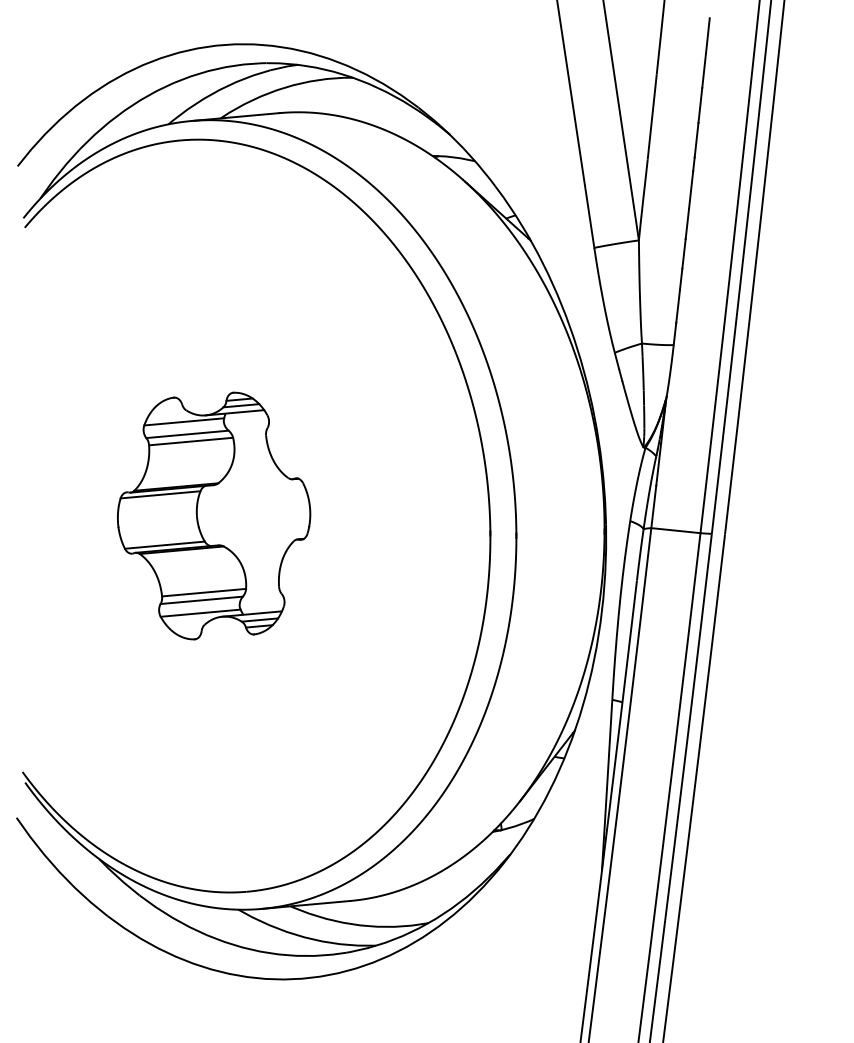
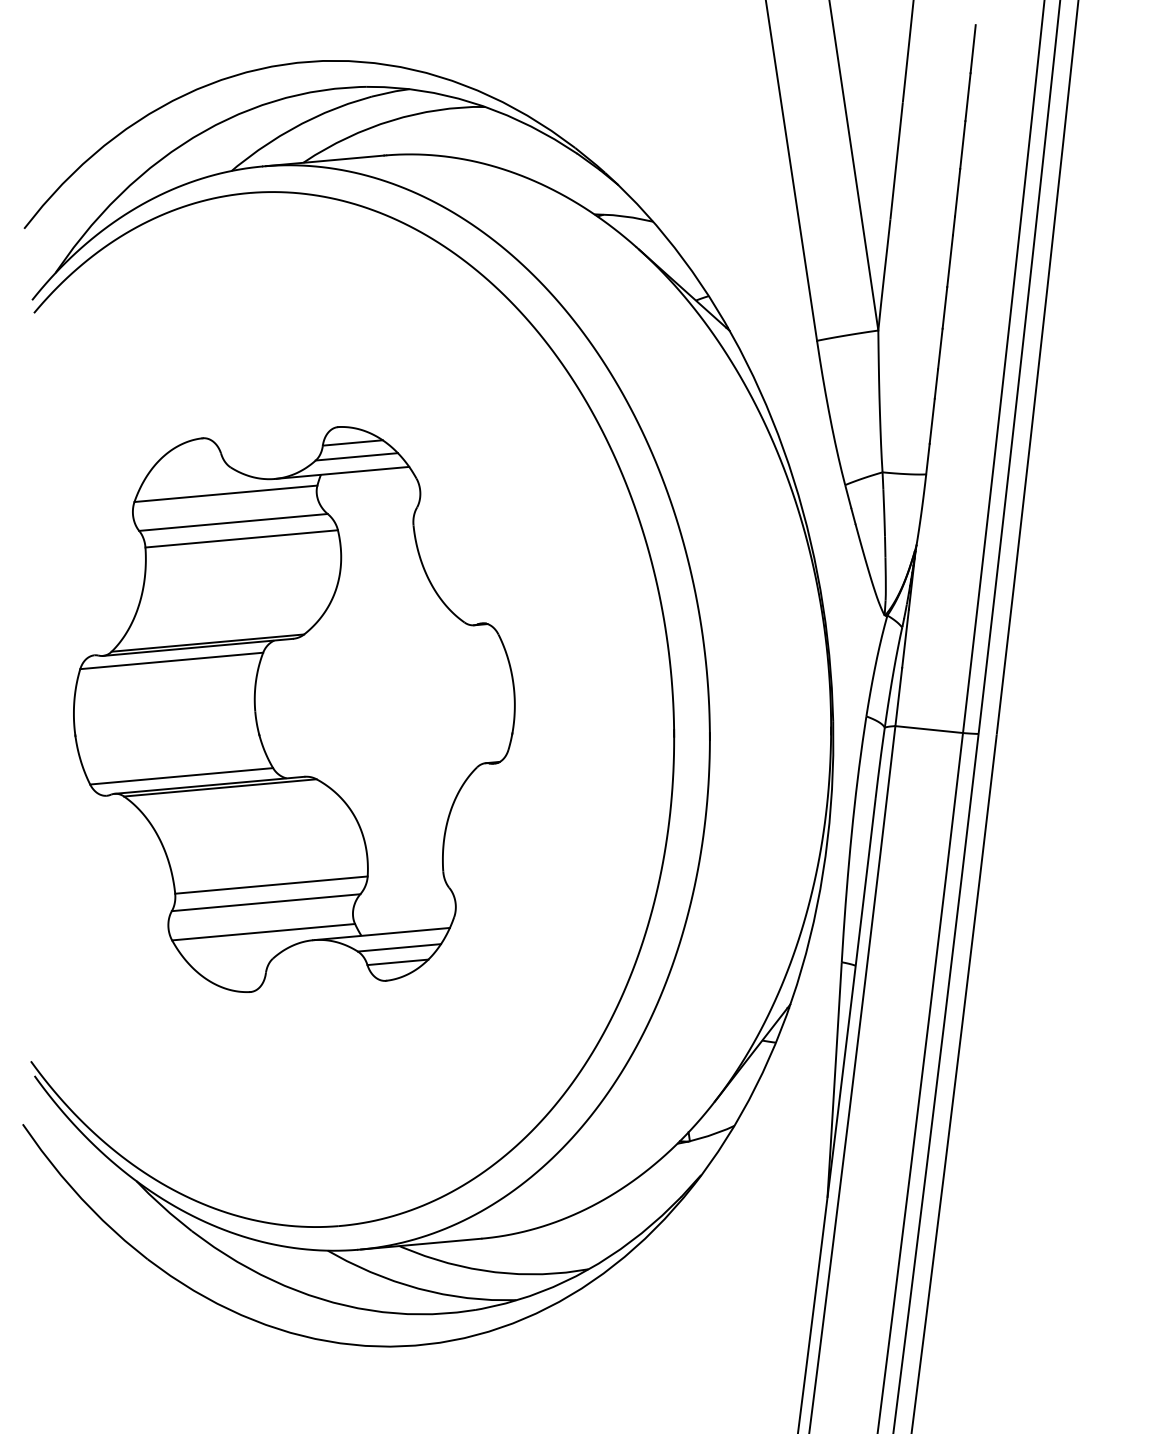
part: (213, 515) -> (293, 708), size x1.67

